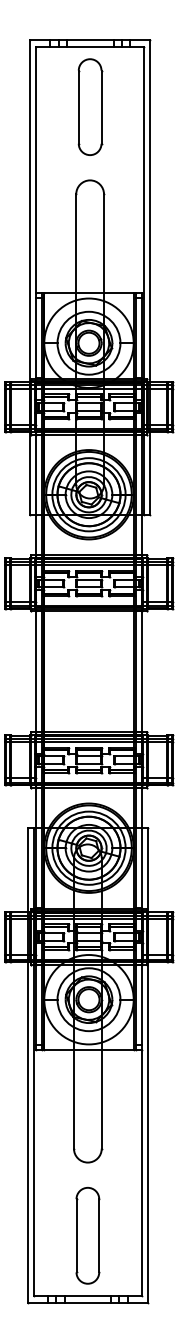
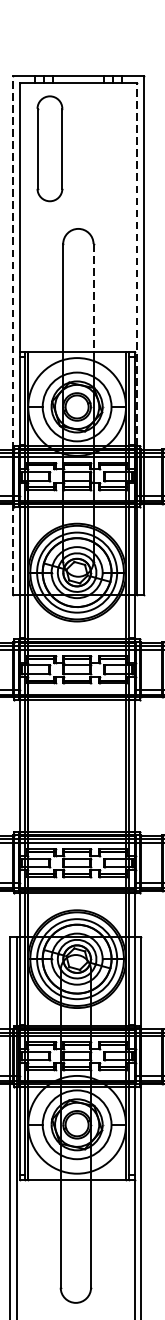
part: (90, 106) -> (50, 148), moved
line: (30, 211) -> (13, 262), solid -> dashed
line: (143, 212) -> (136, 263), solid -> dashed
line: (104, 244) -> (94, 298), solid -> dashed
line: (30, 472) -> (13, 548), solid -> dashed

